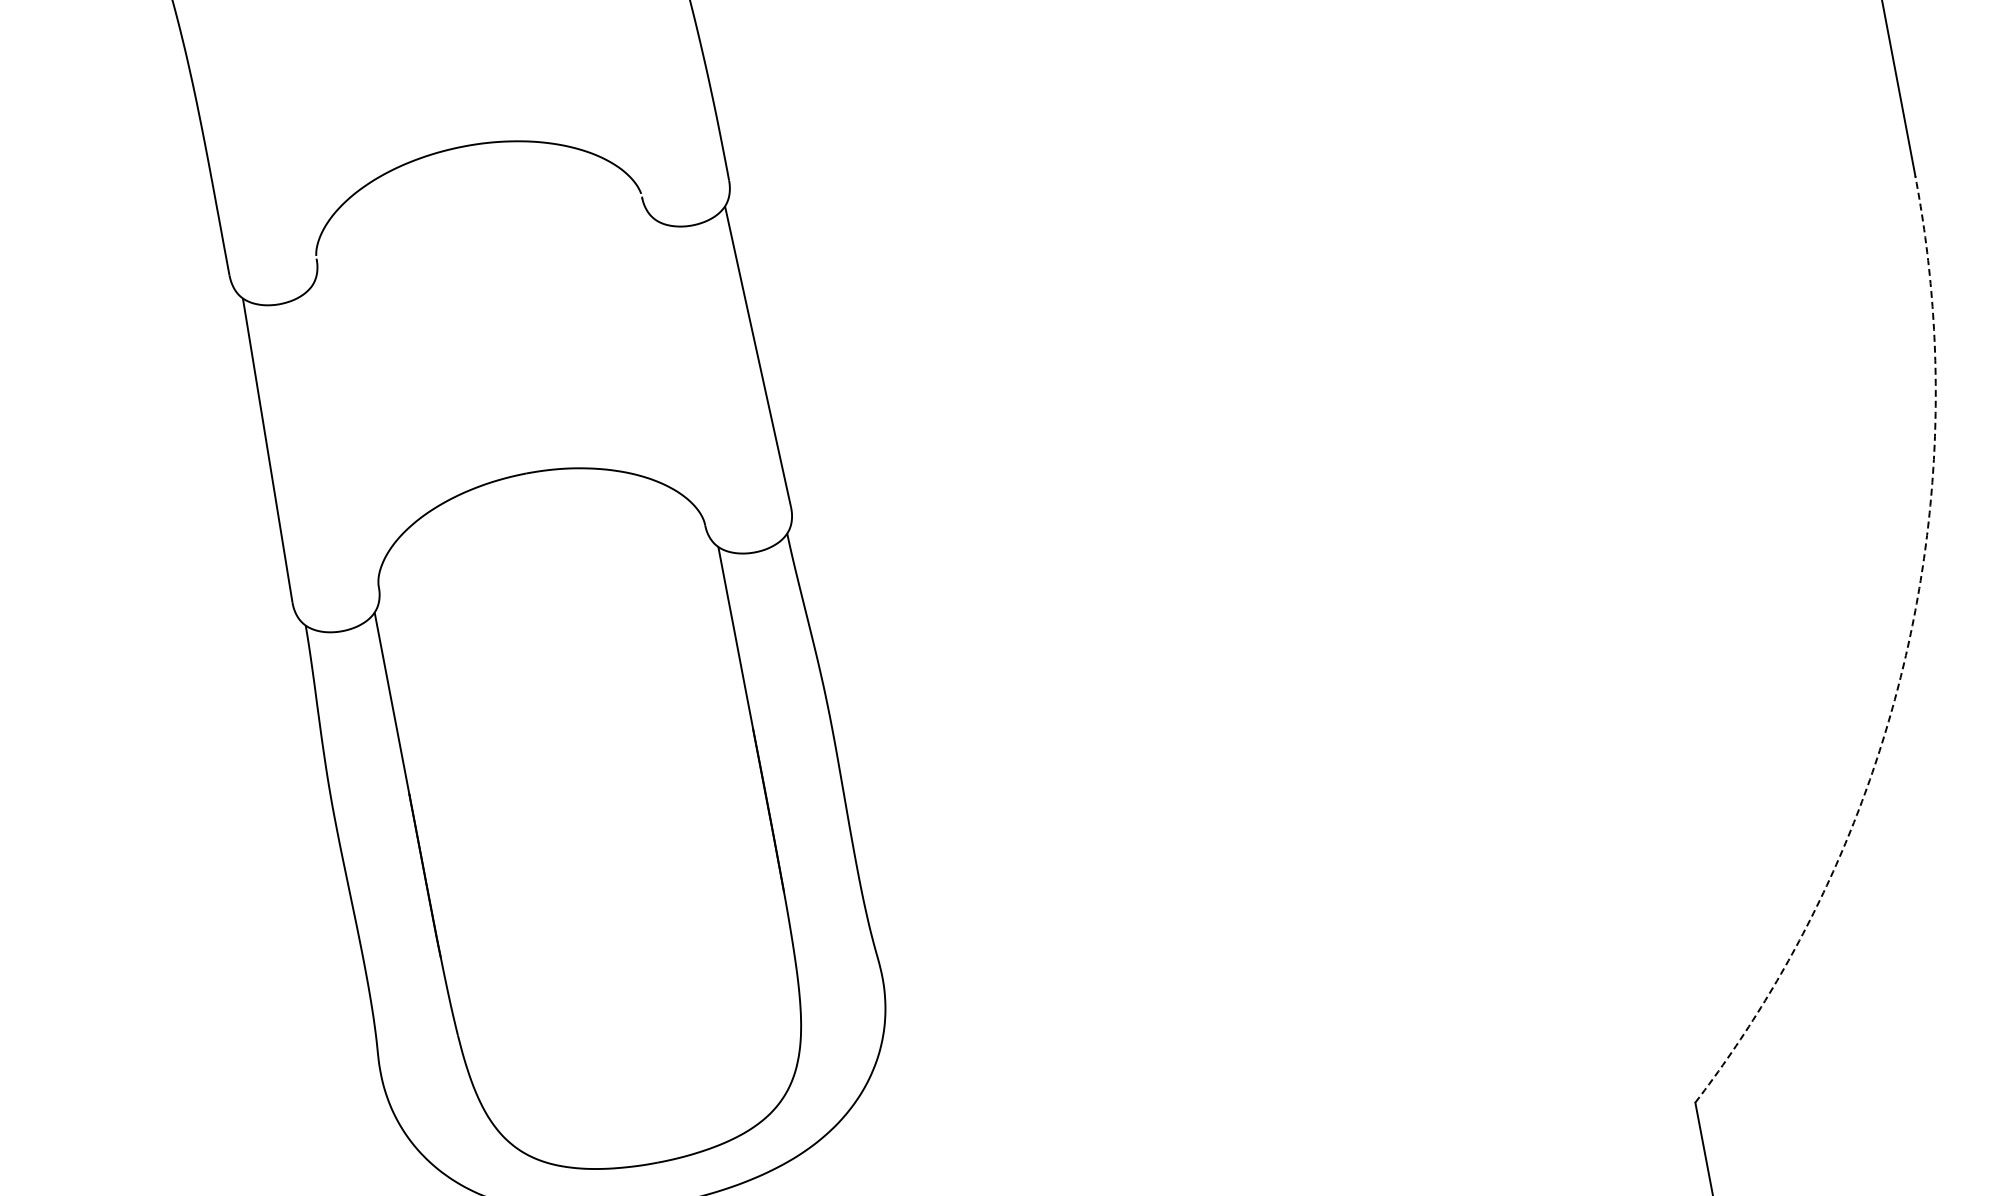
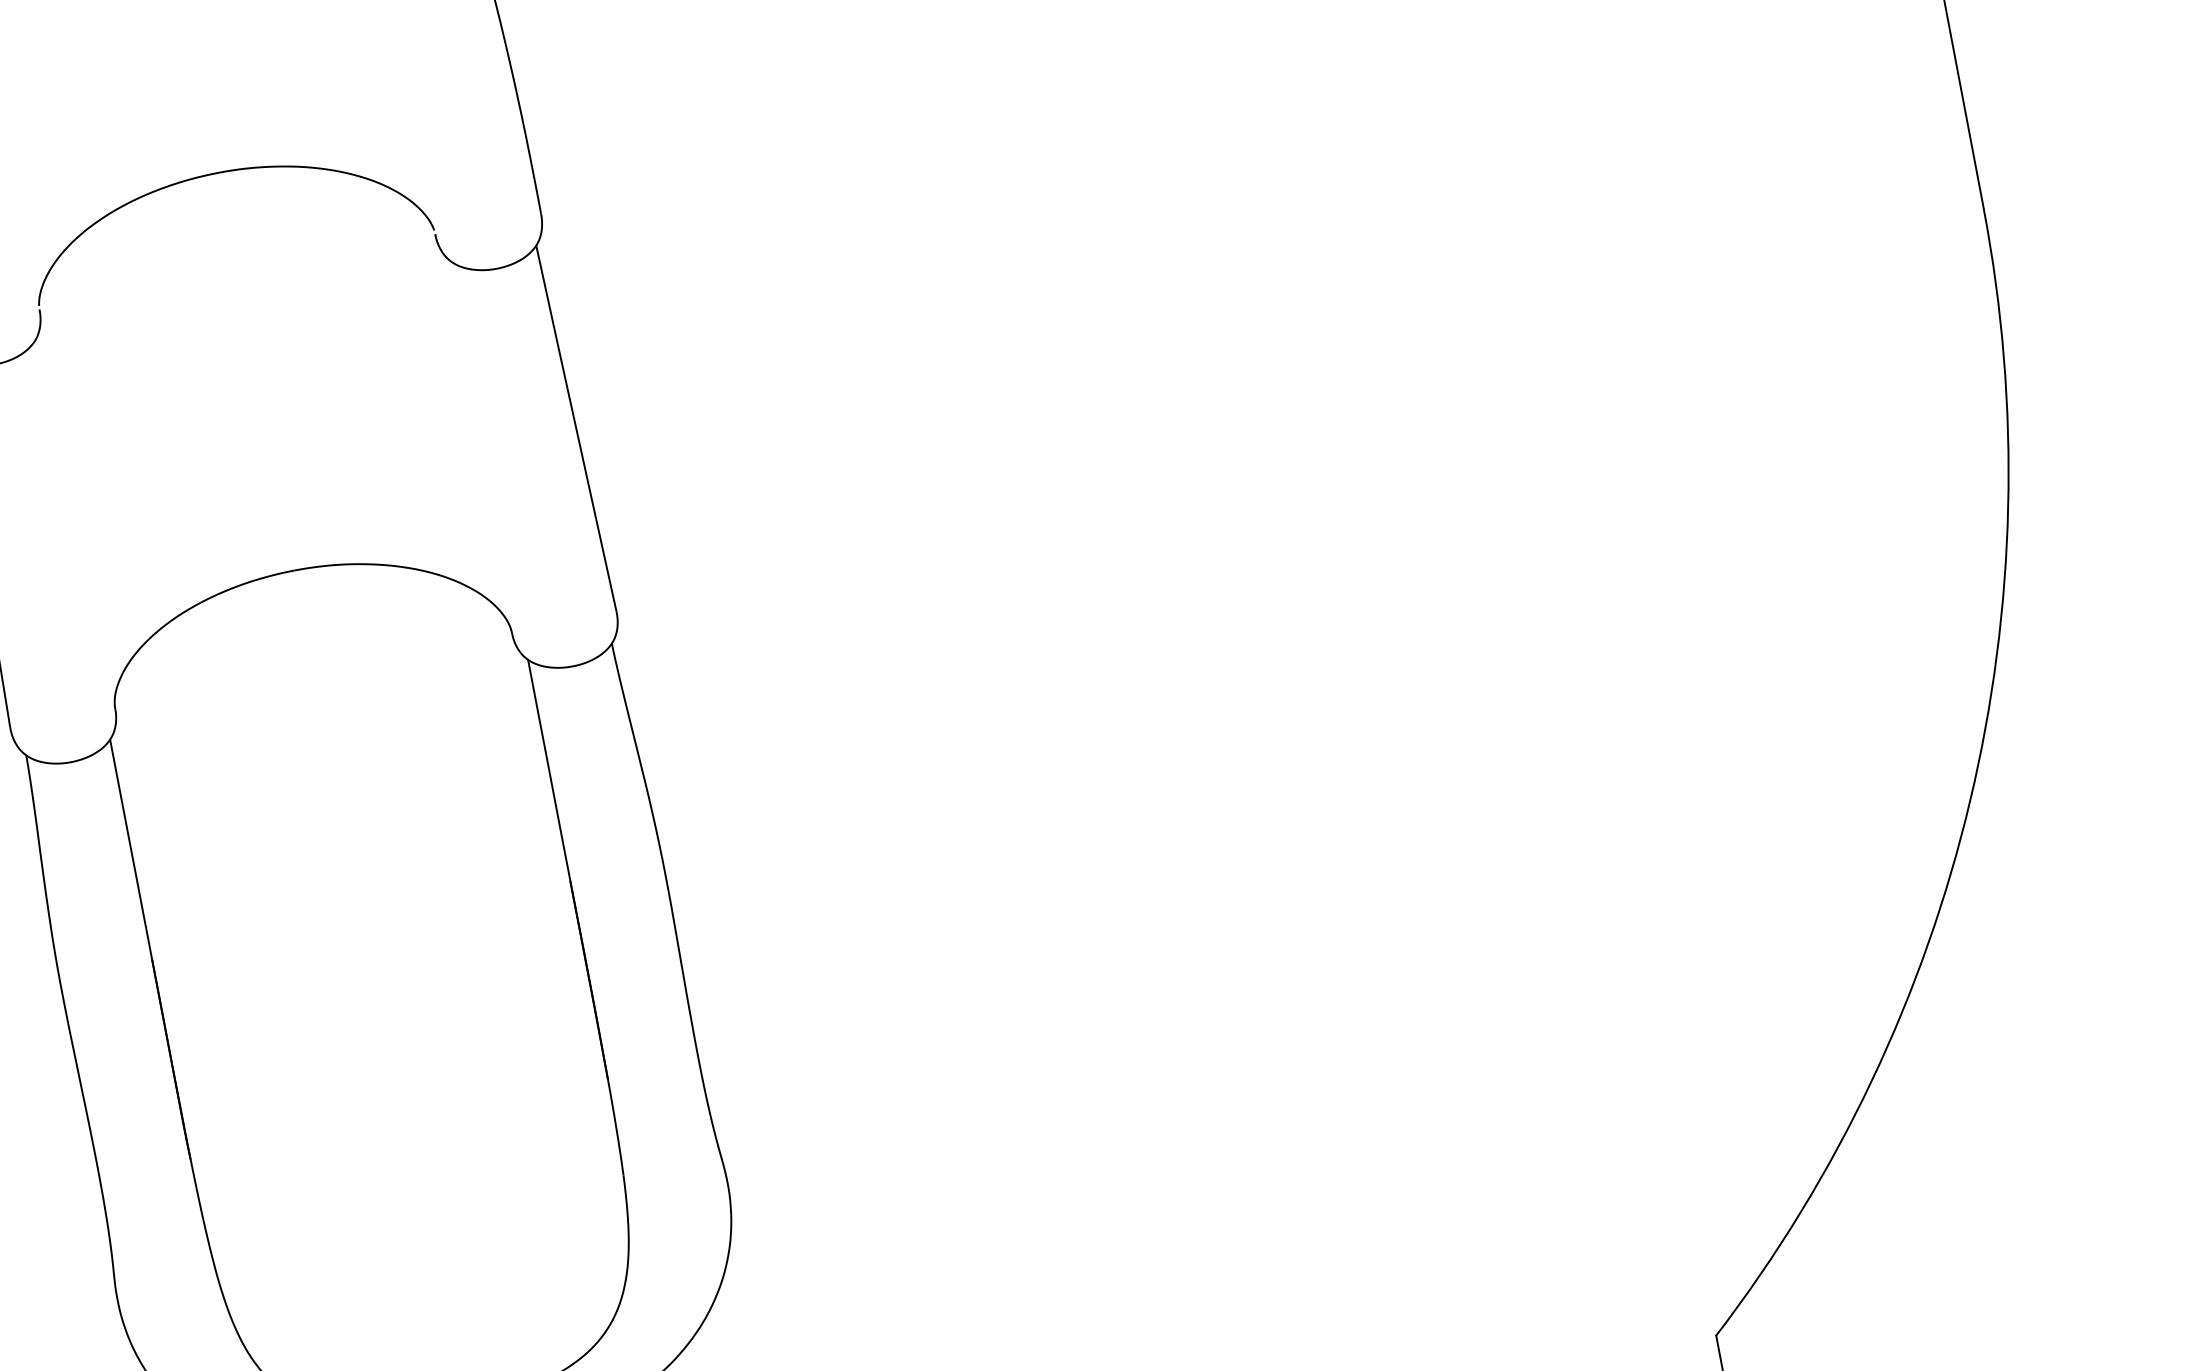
arc: (1904, 662) -> (1970, 800), dashed -> solid

